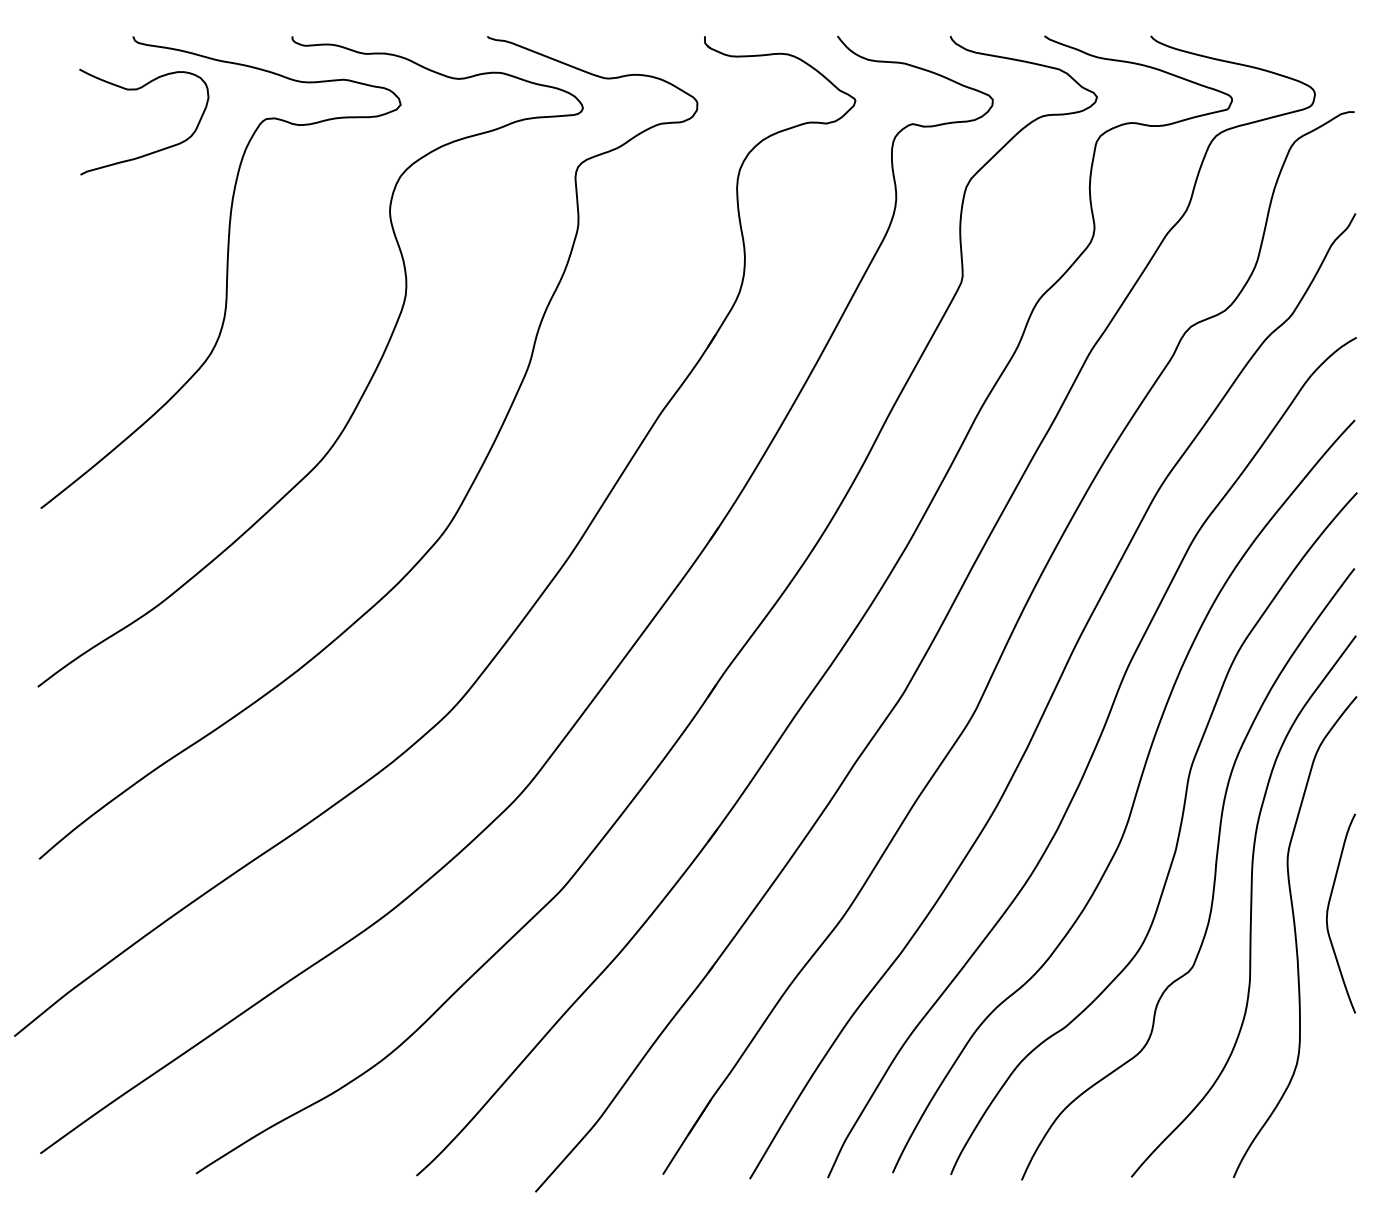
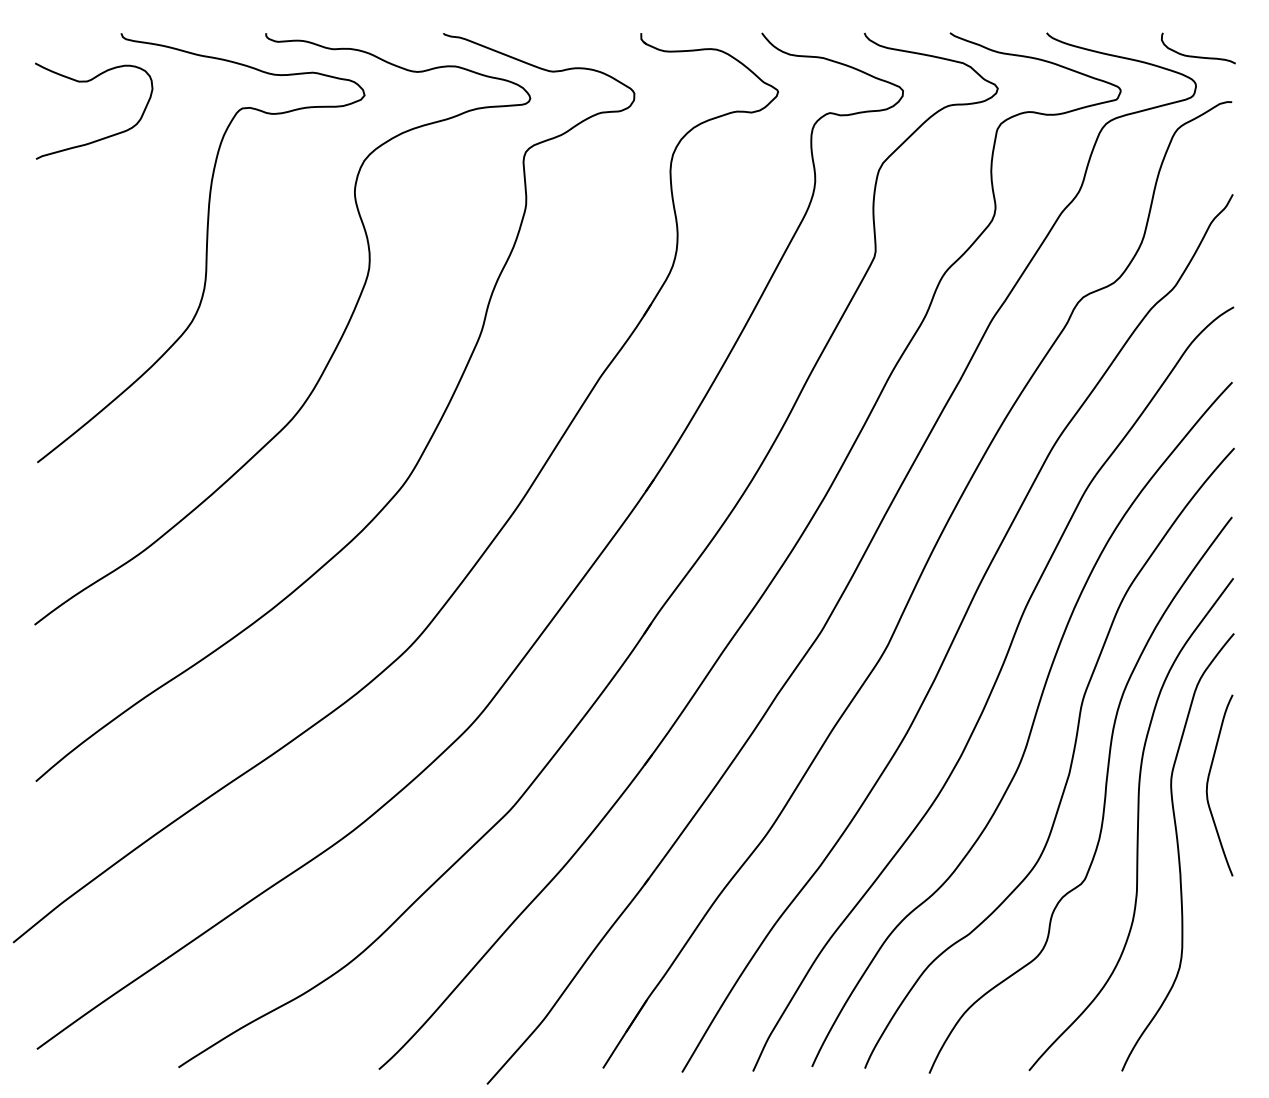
curve: (1317, 61) -> (1198, 56), added
curve: (153, 151) -> (102, 137), moved
curve: (1328, 913) -> (1208, 785), moved

